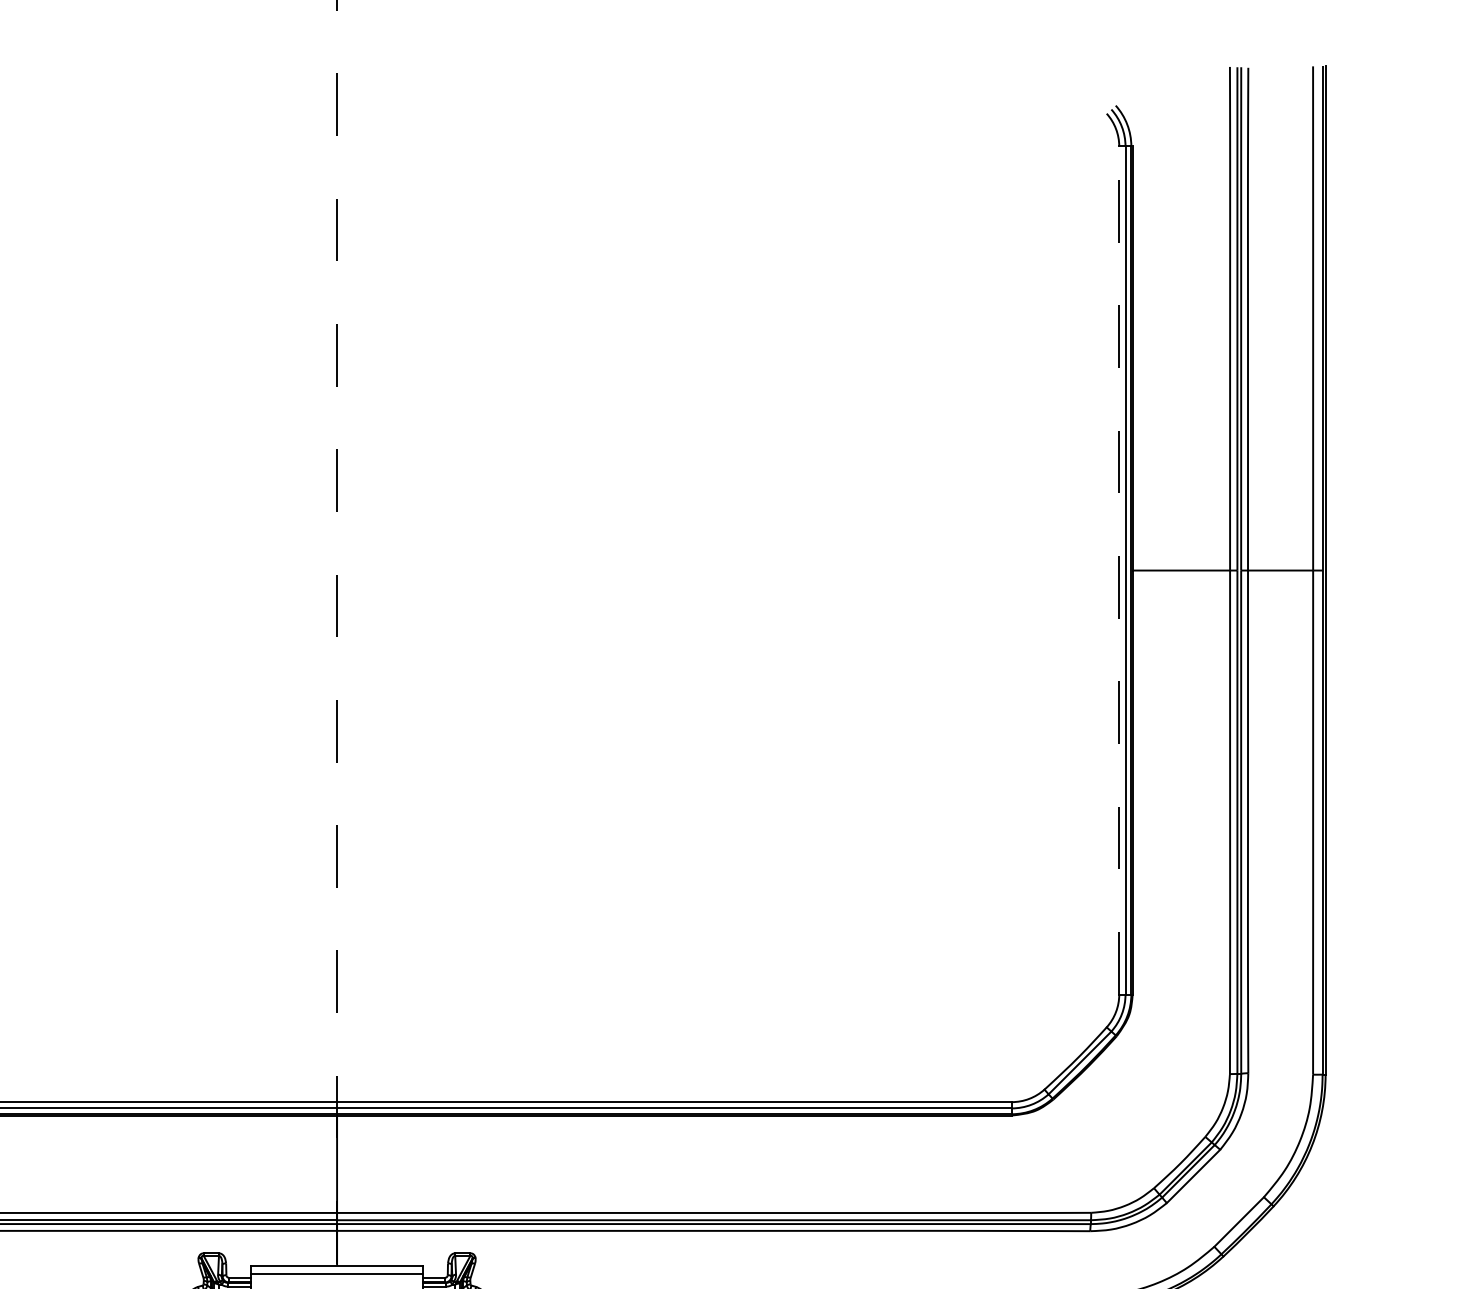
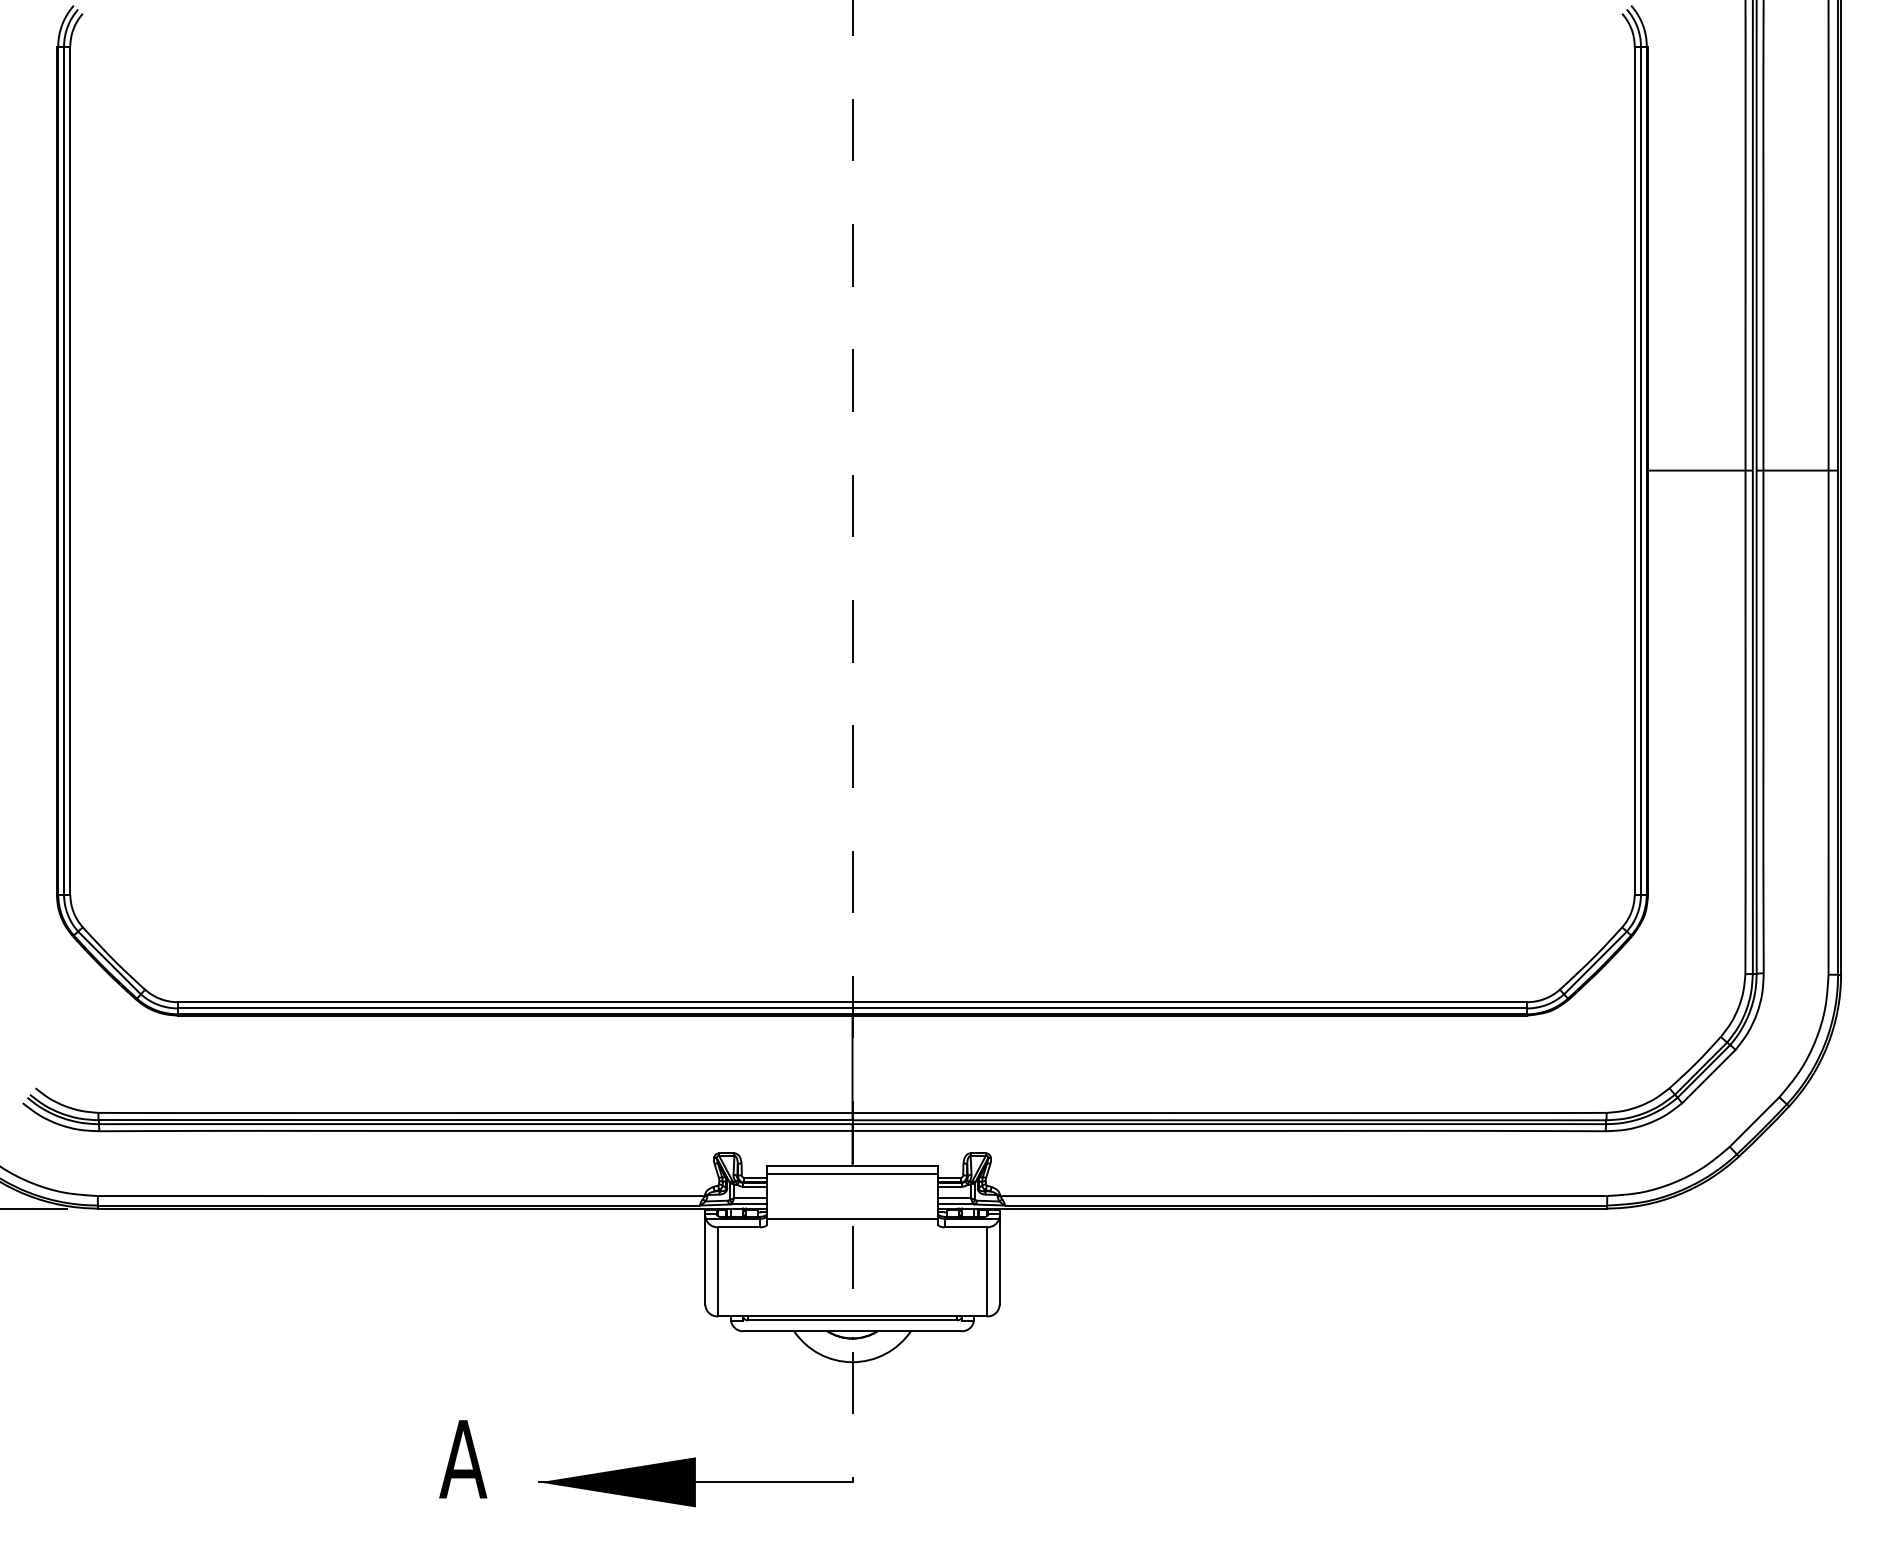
line: (1119, 570) -> (1634, 470), dashed -> solid

